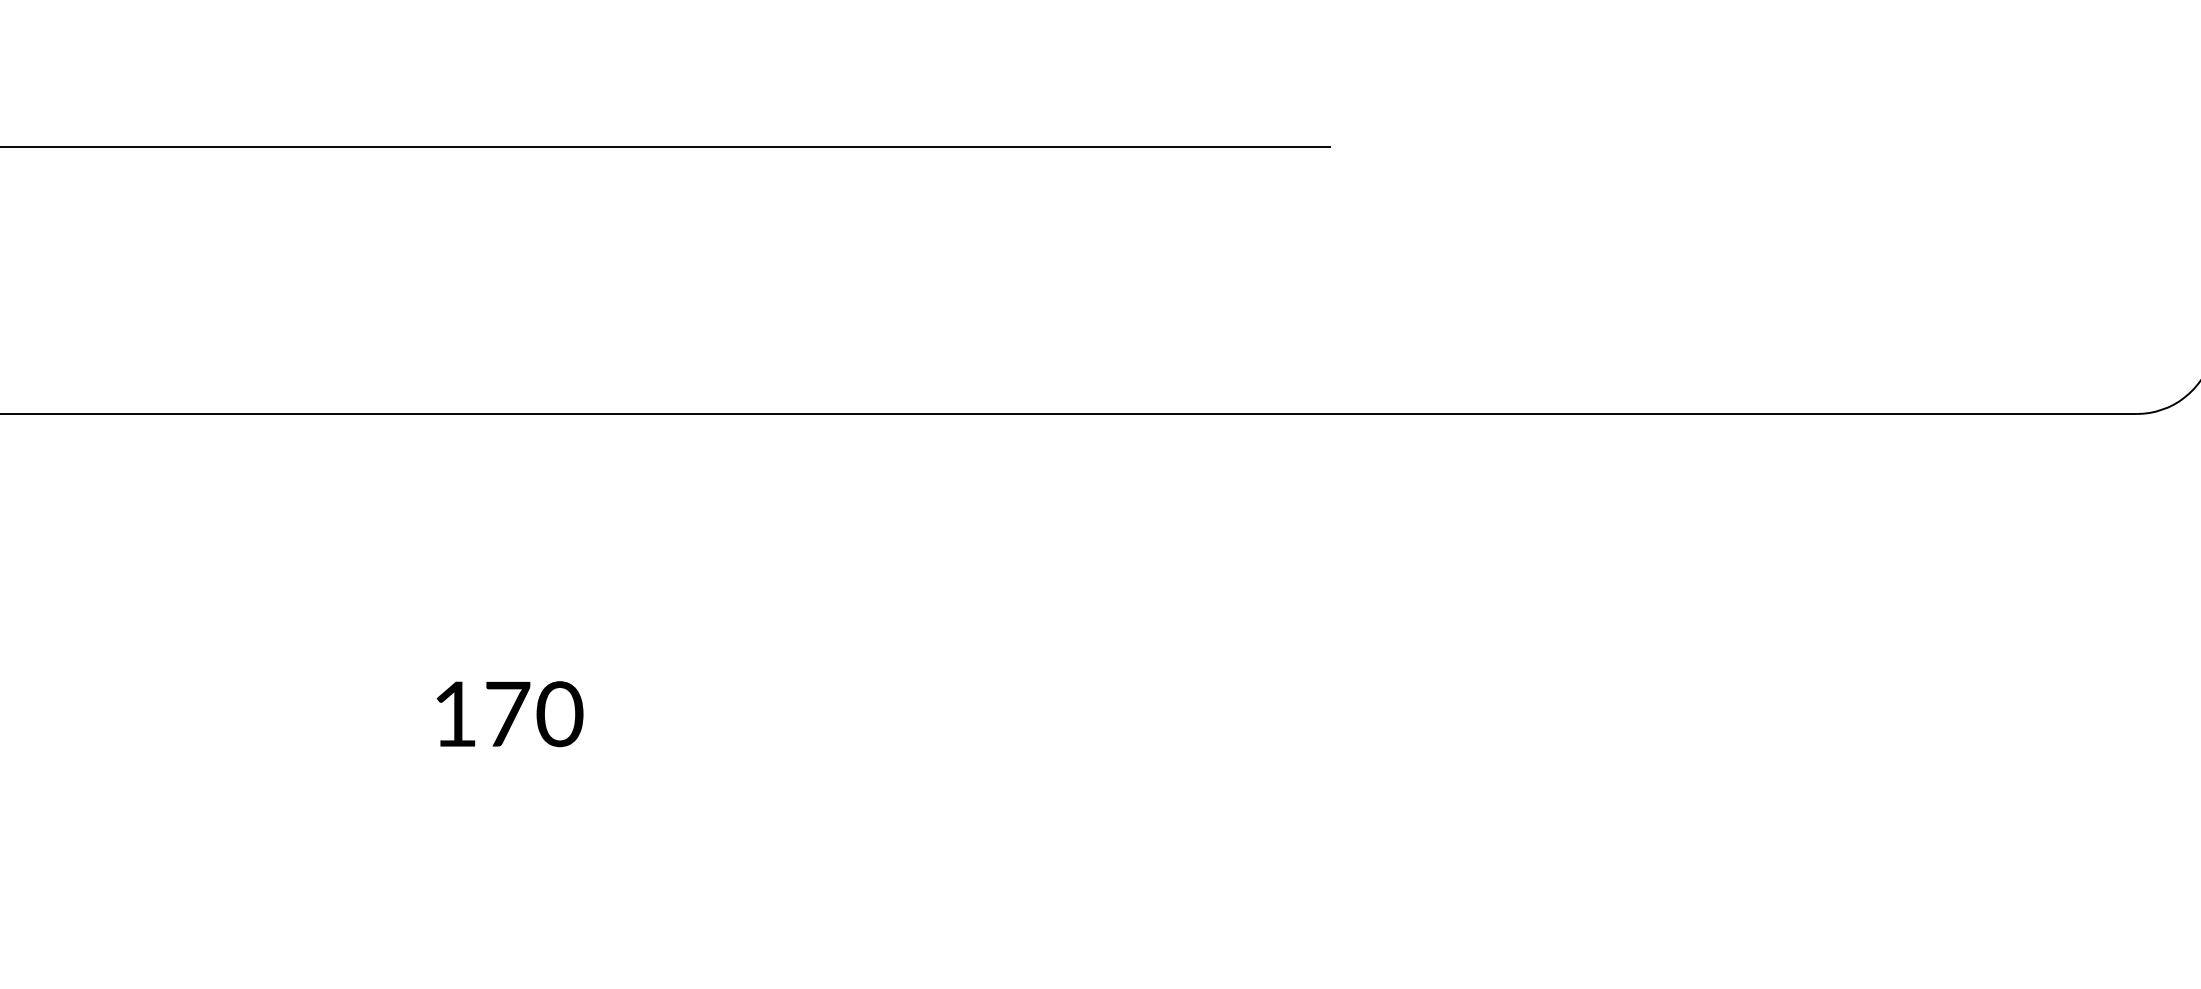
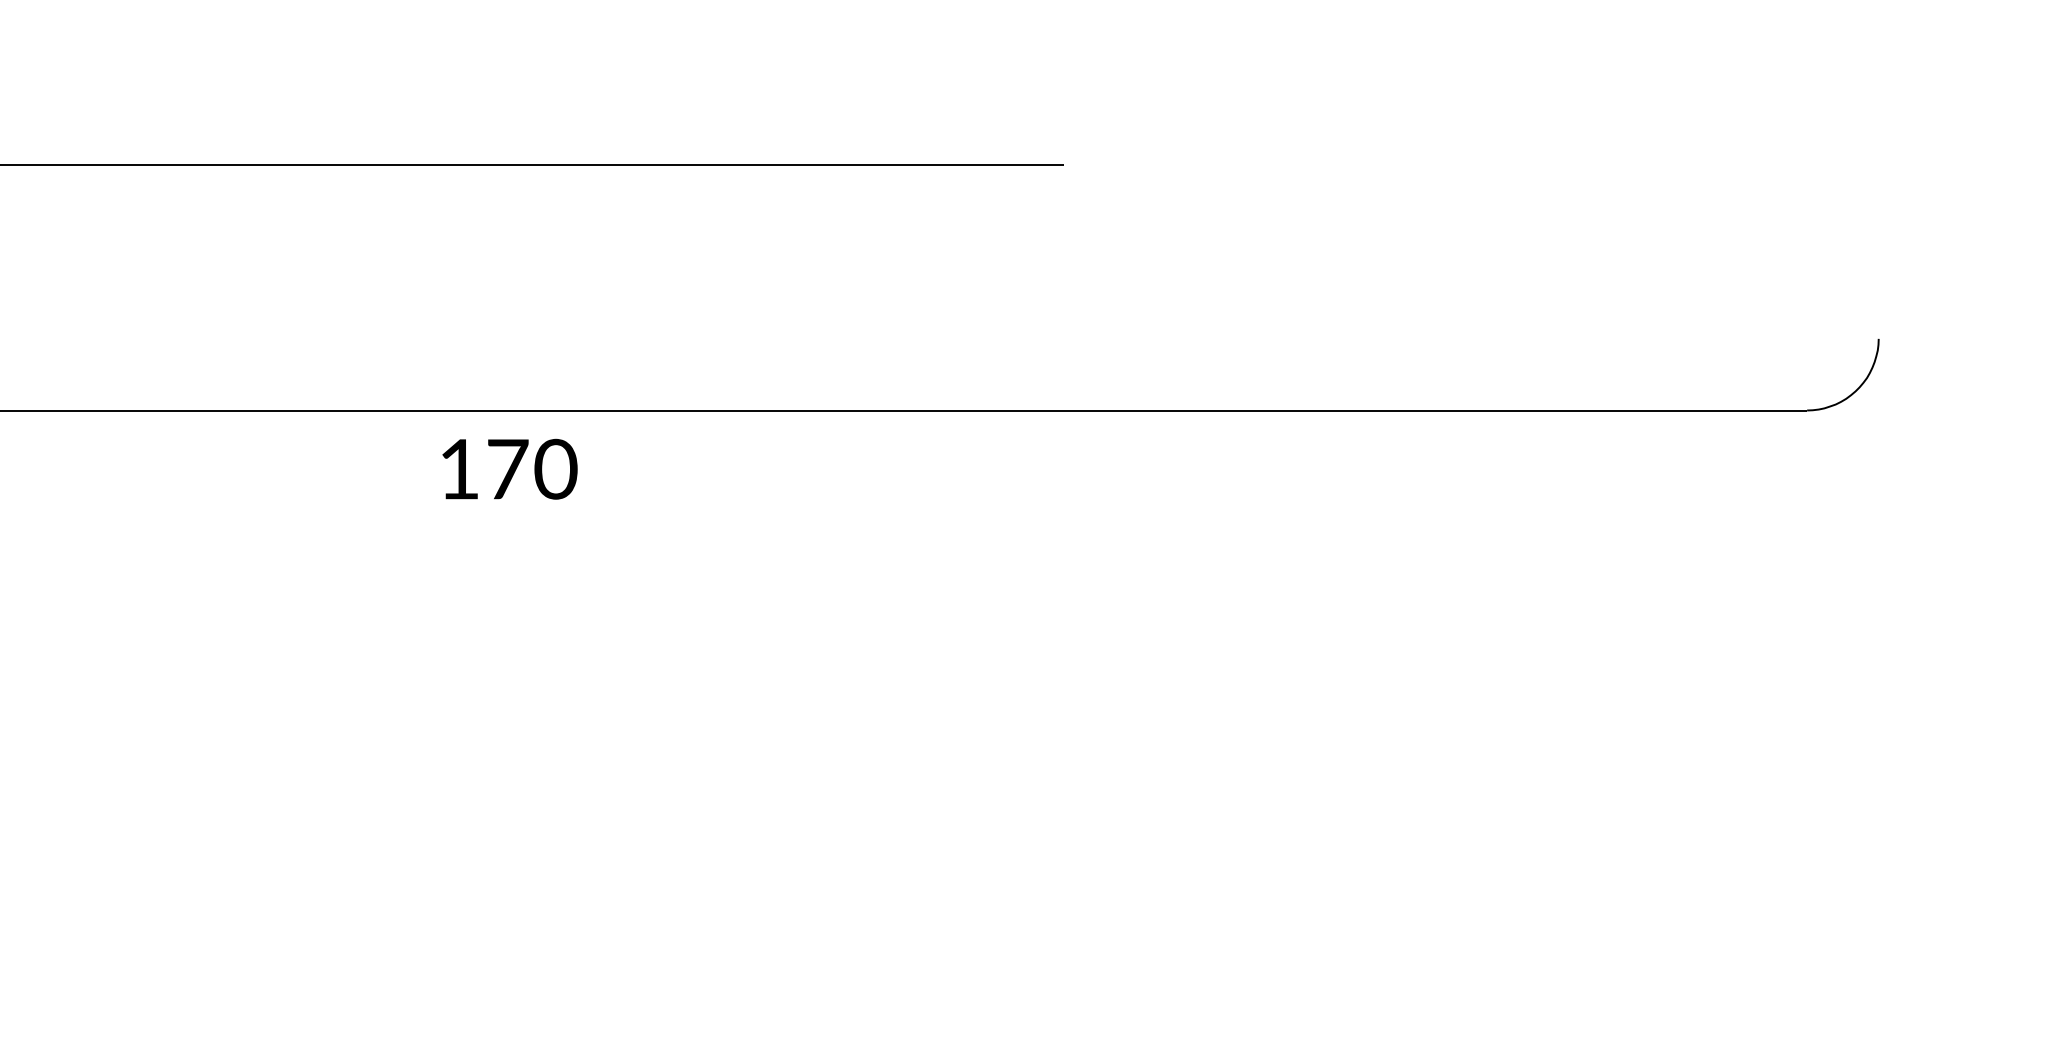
text: (509, 713) -> (509, 468), moved

